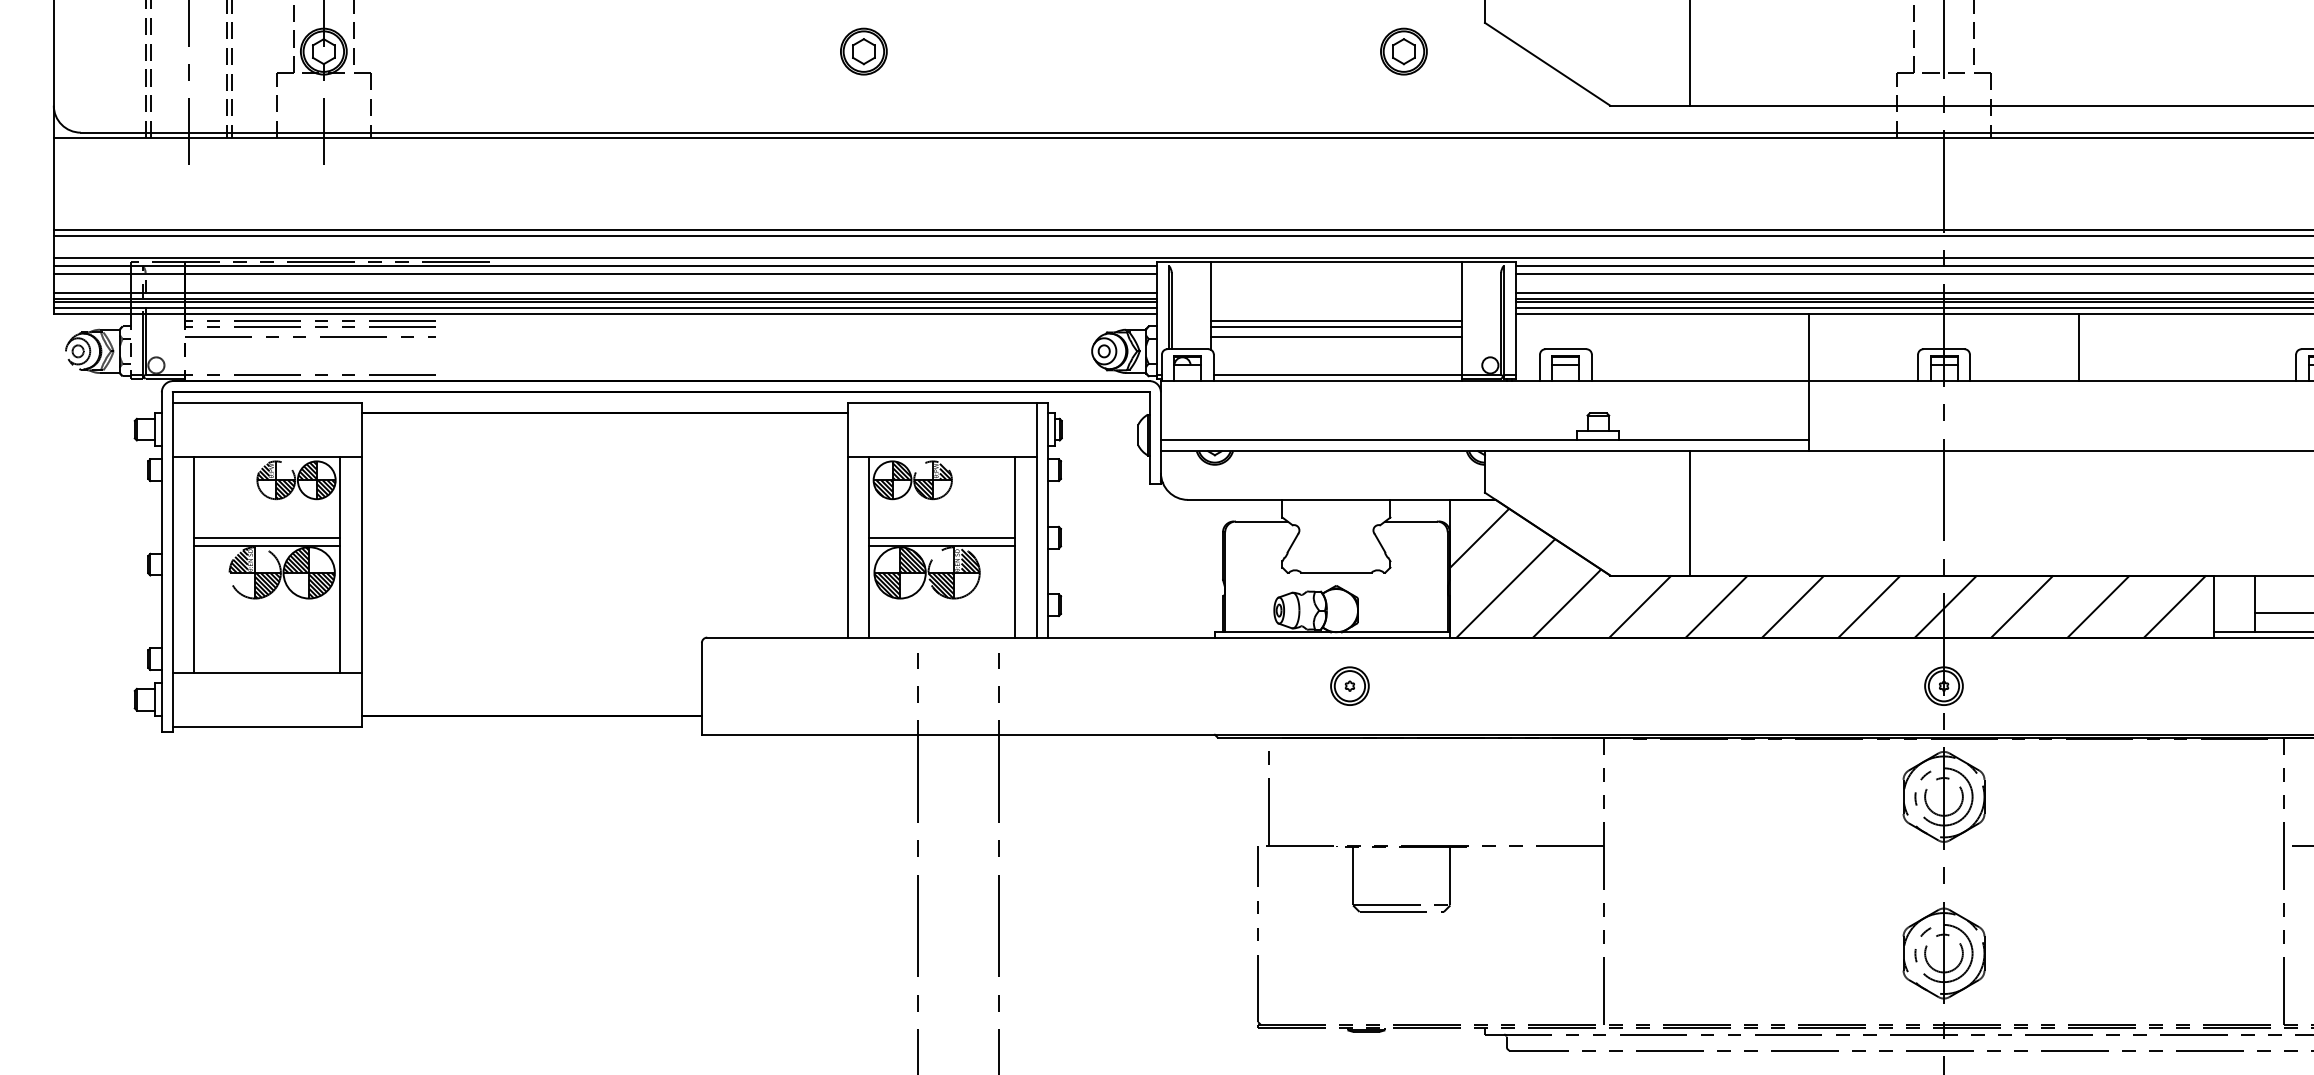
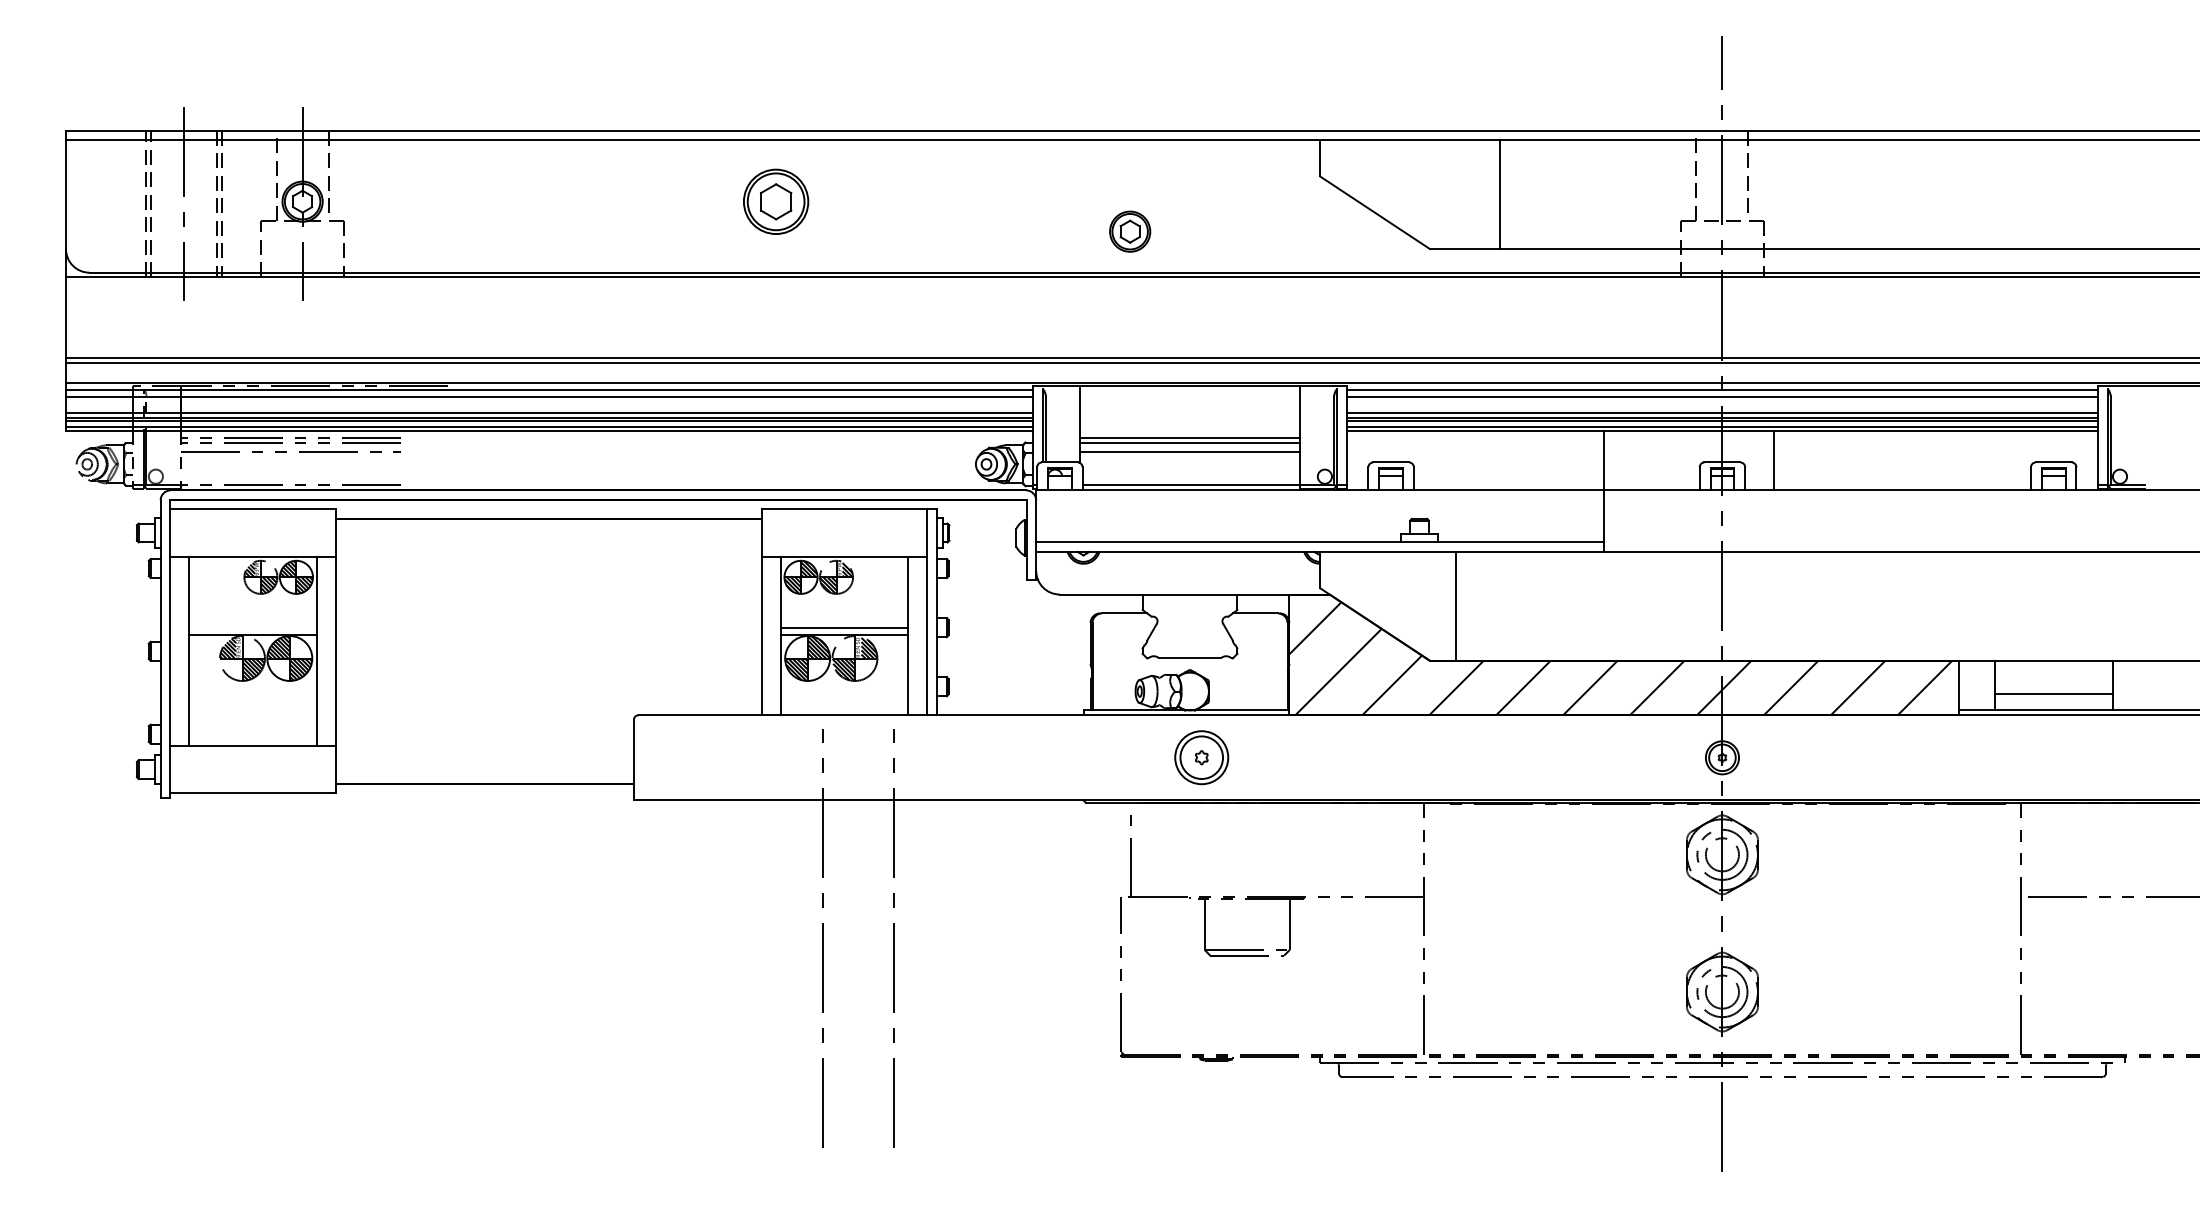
part: (863, 51) -> (775, 201), size x1.6
part: (1404, 51) -> (1130, 231), moved
line: (2078, 346) -> (1773, 460), moved
line: (1690, 512) -> (1456, 605), moved
line: (266, 537) -> (252, 627), removed
part: (1349, 685) -> (1201, 757), size x1.6

